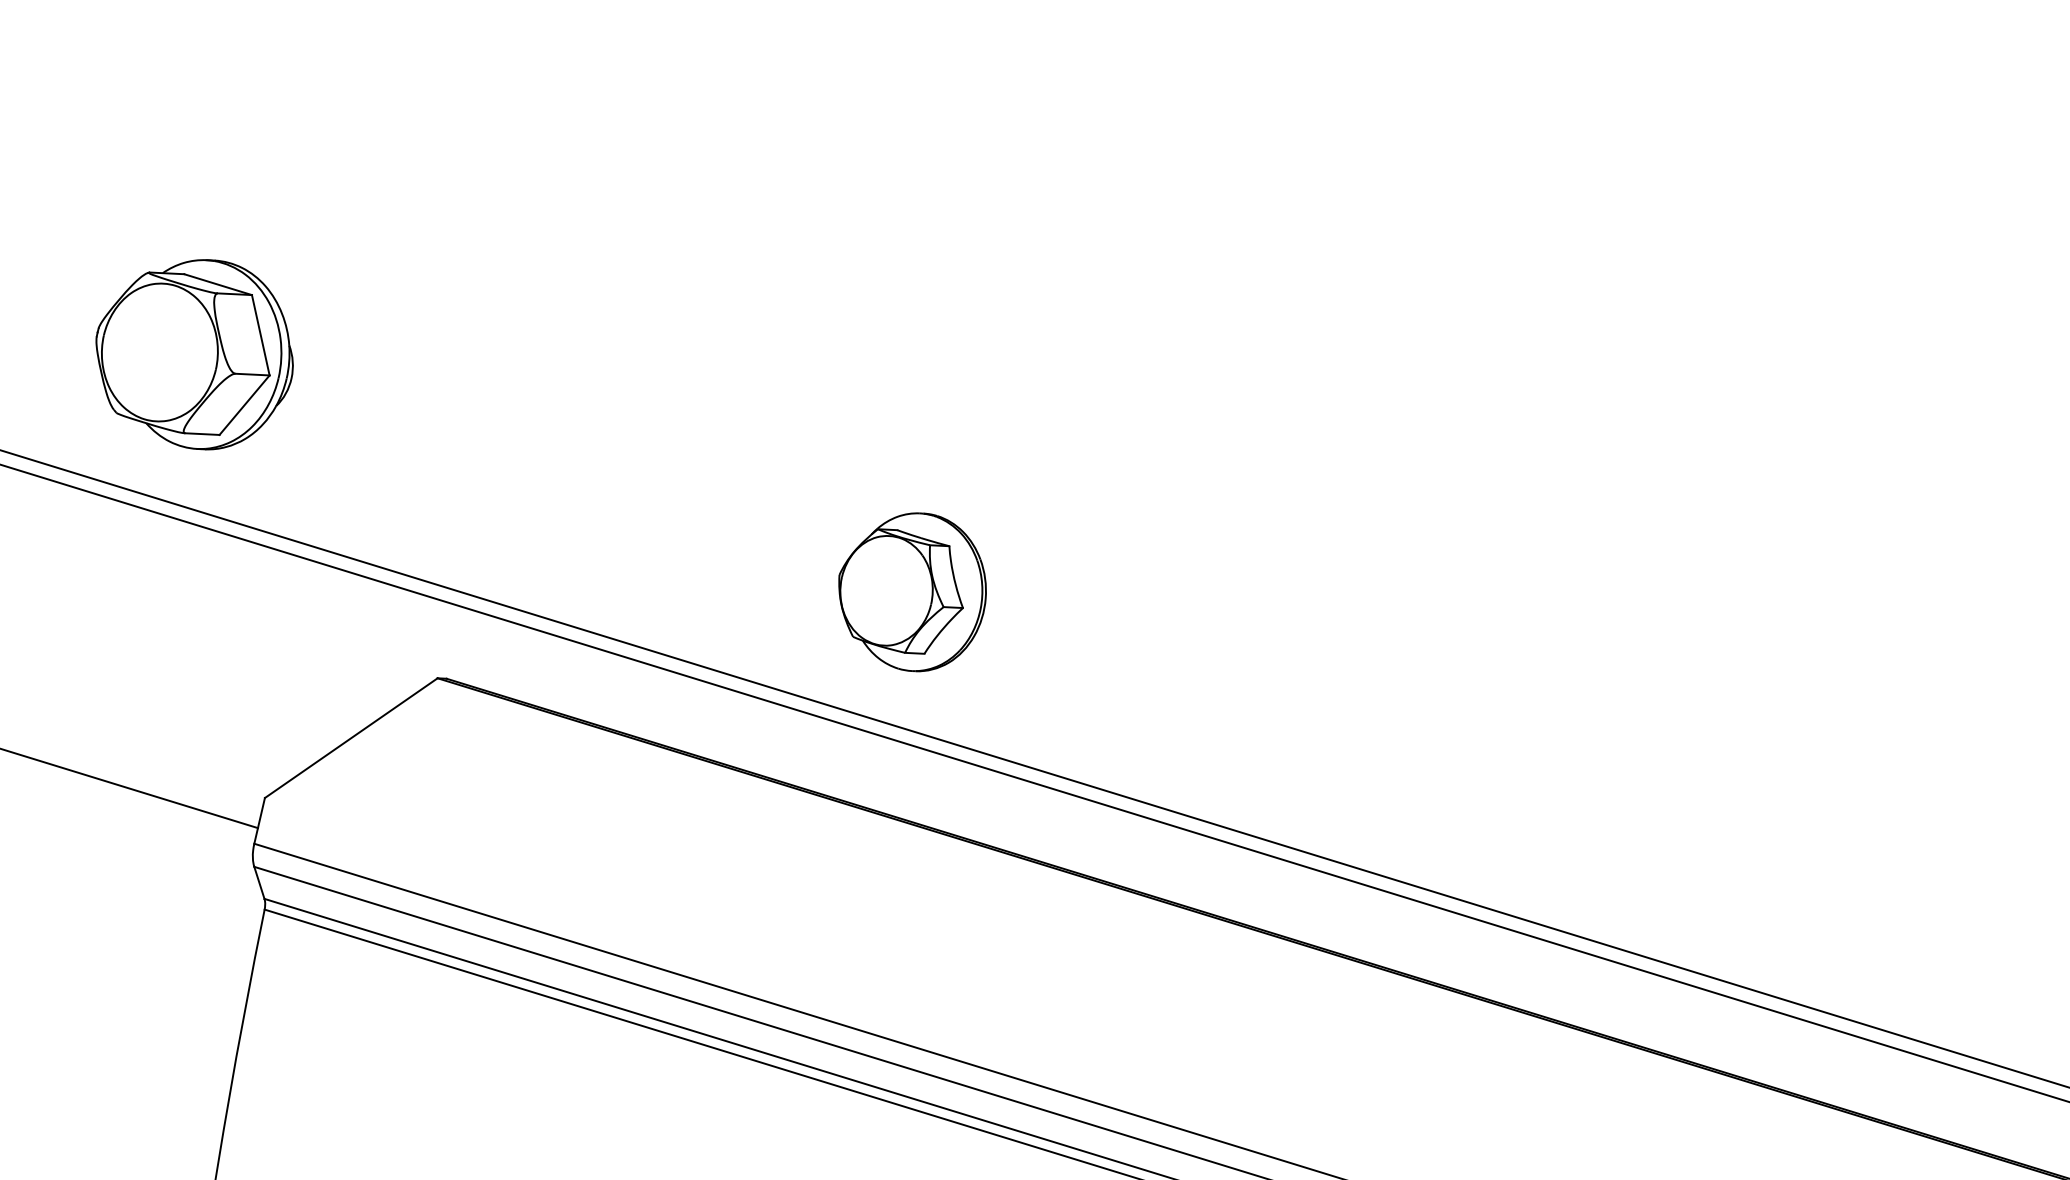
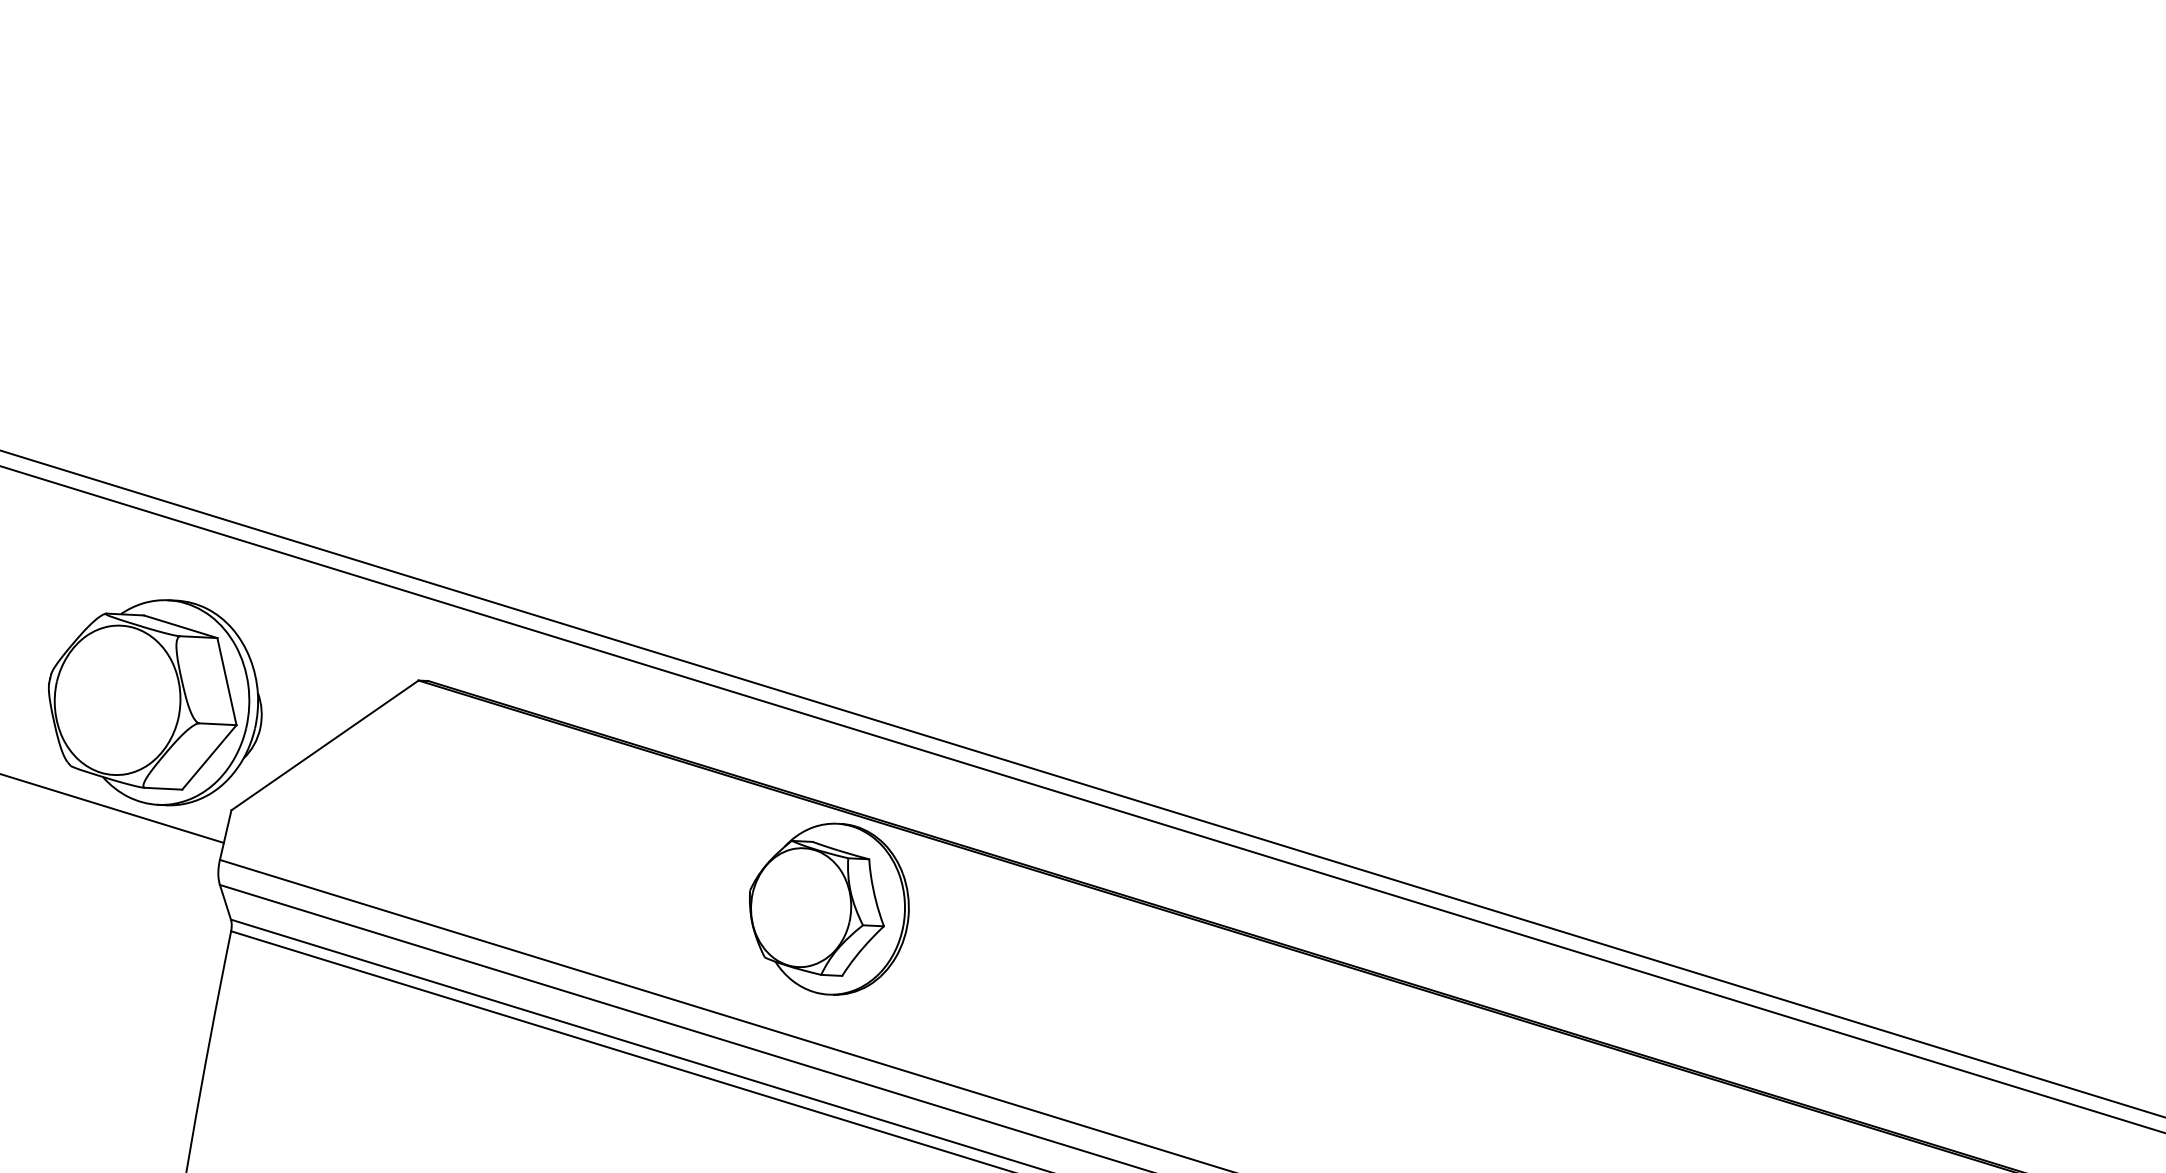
part: (194, 354) -> (155, 702), moved
part: (912, 592) -> (829, 909), moved

